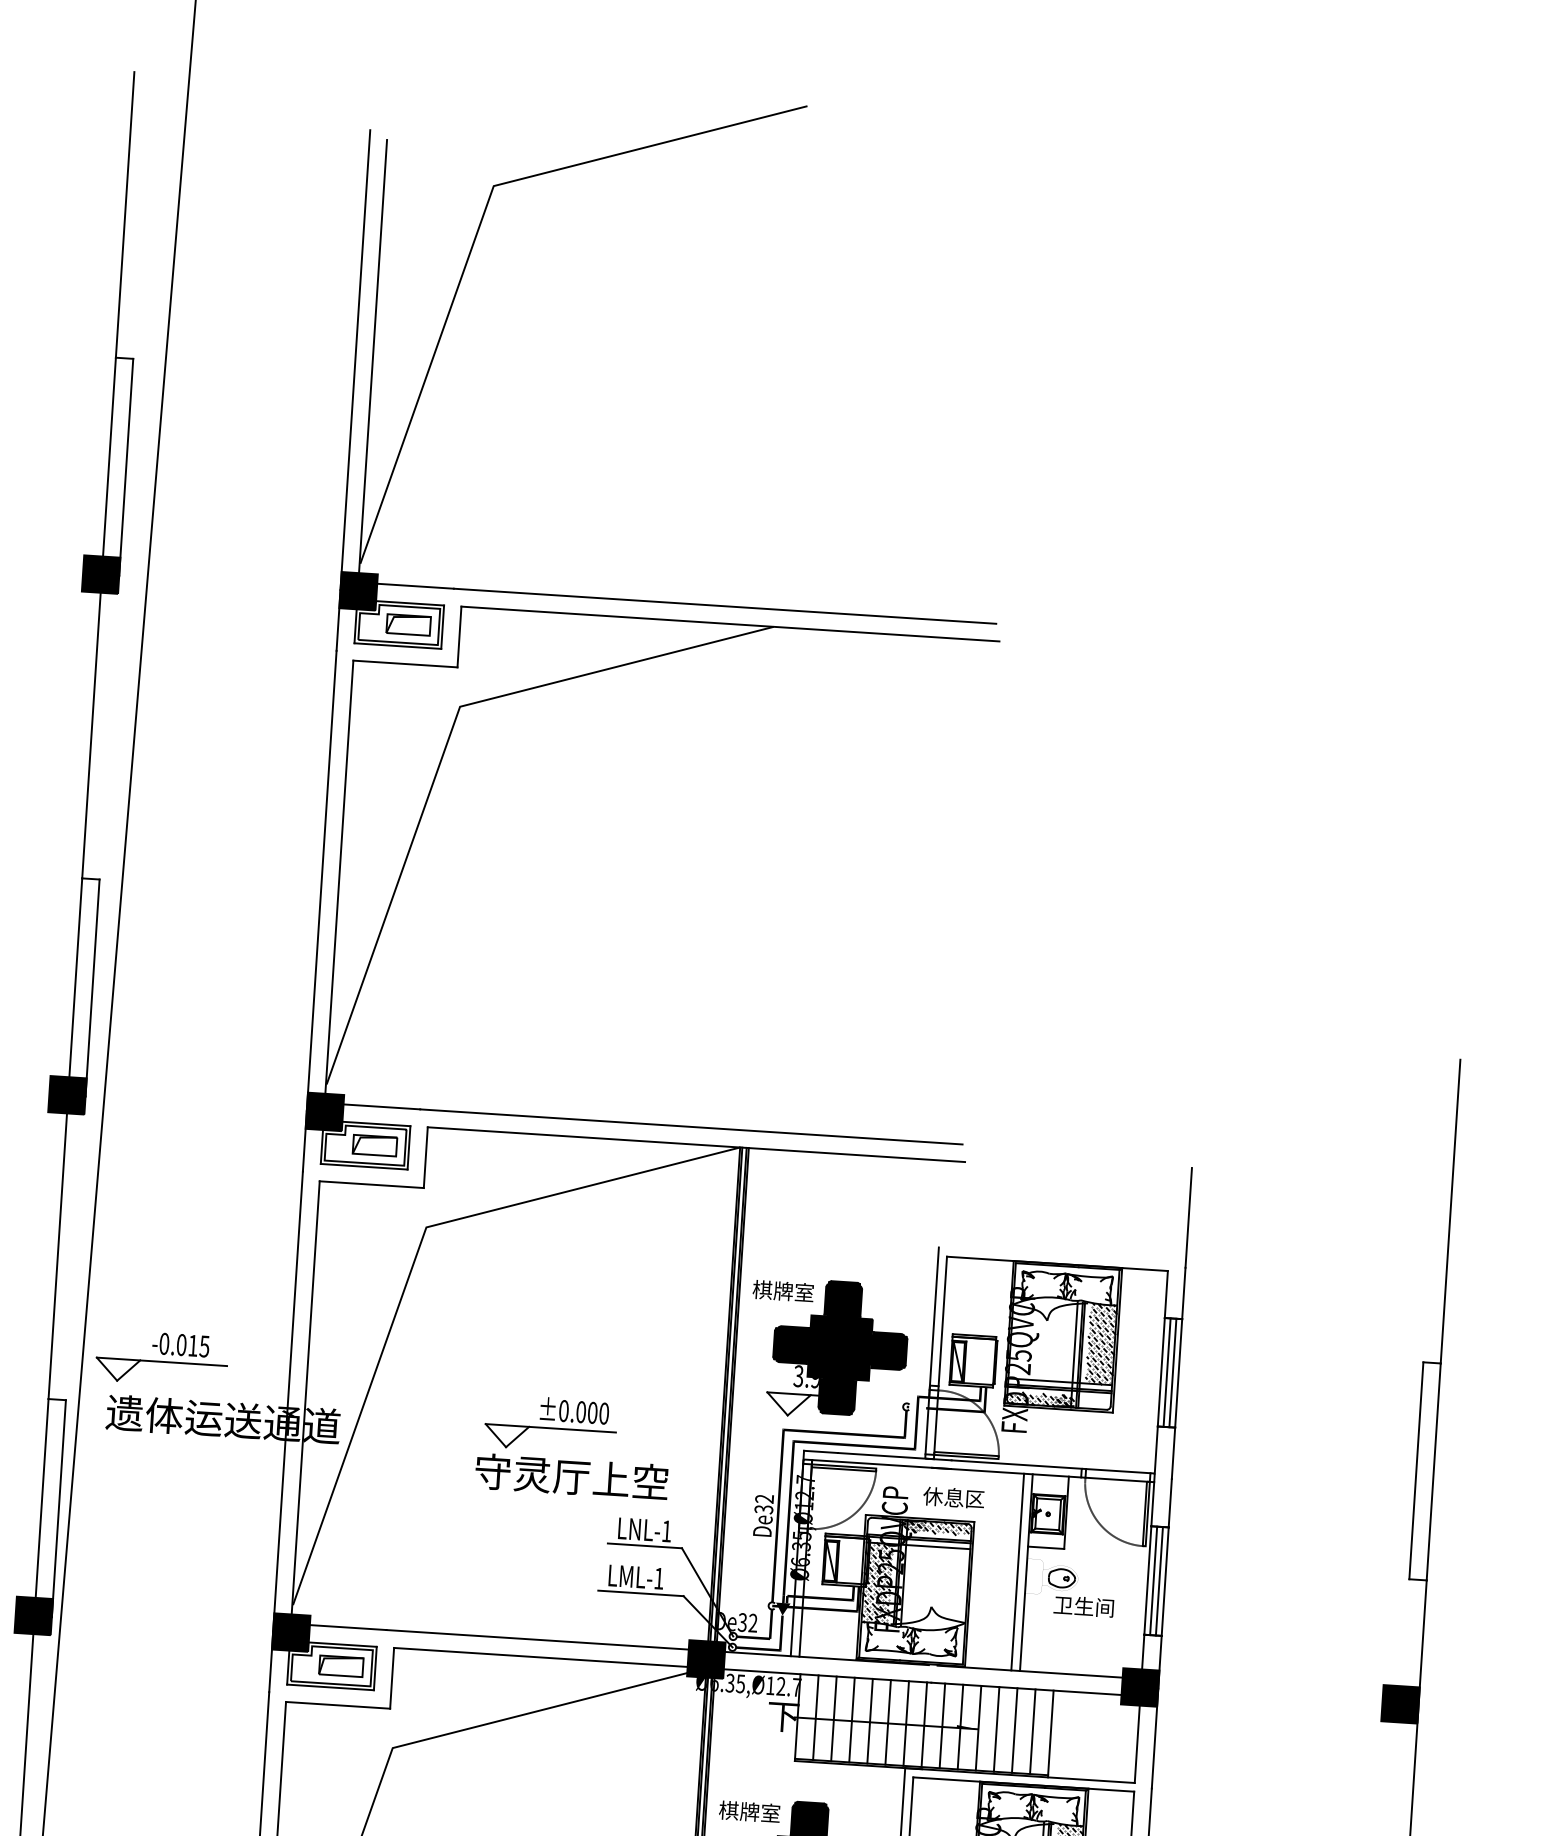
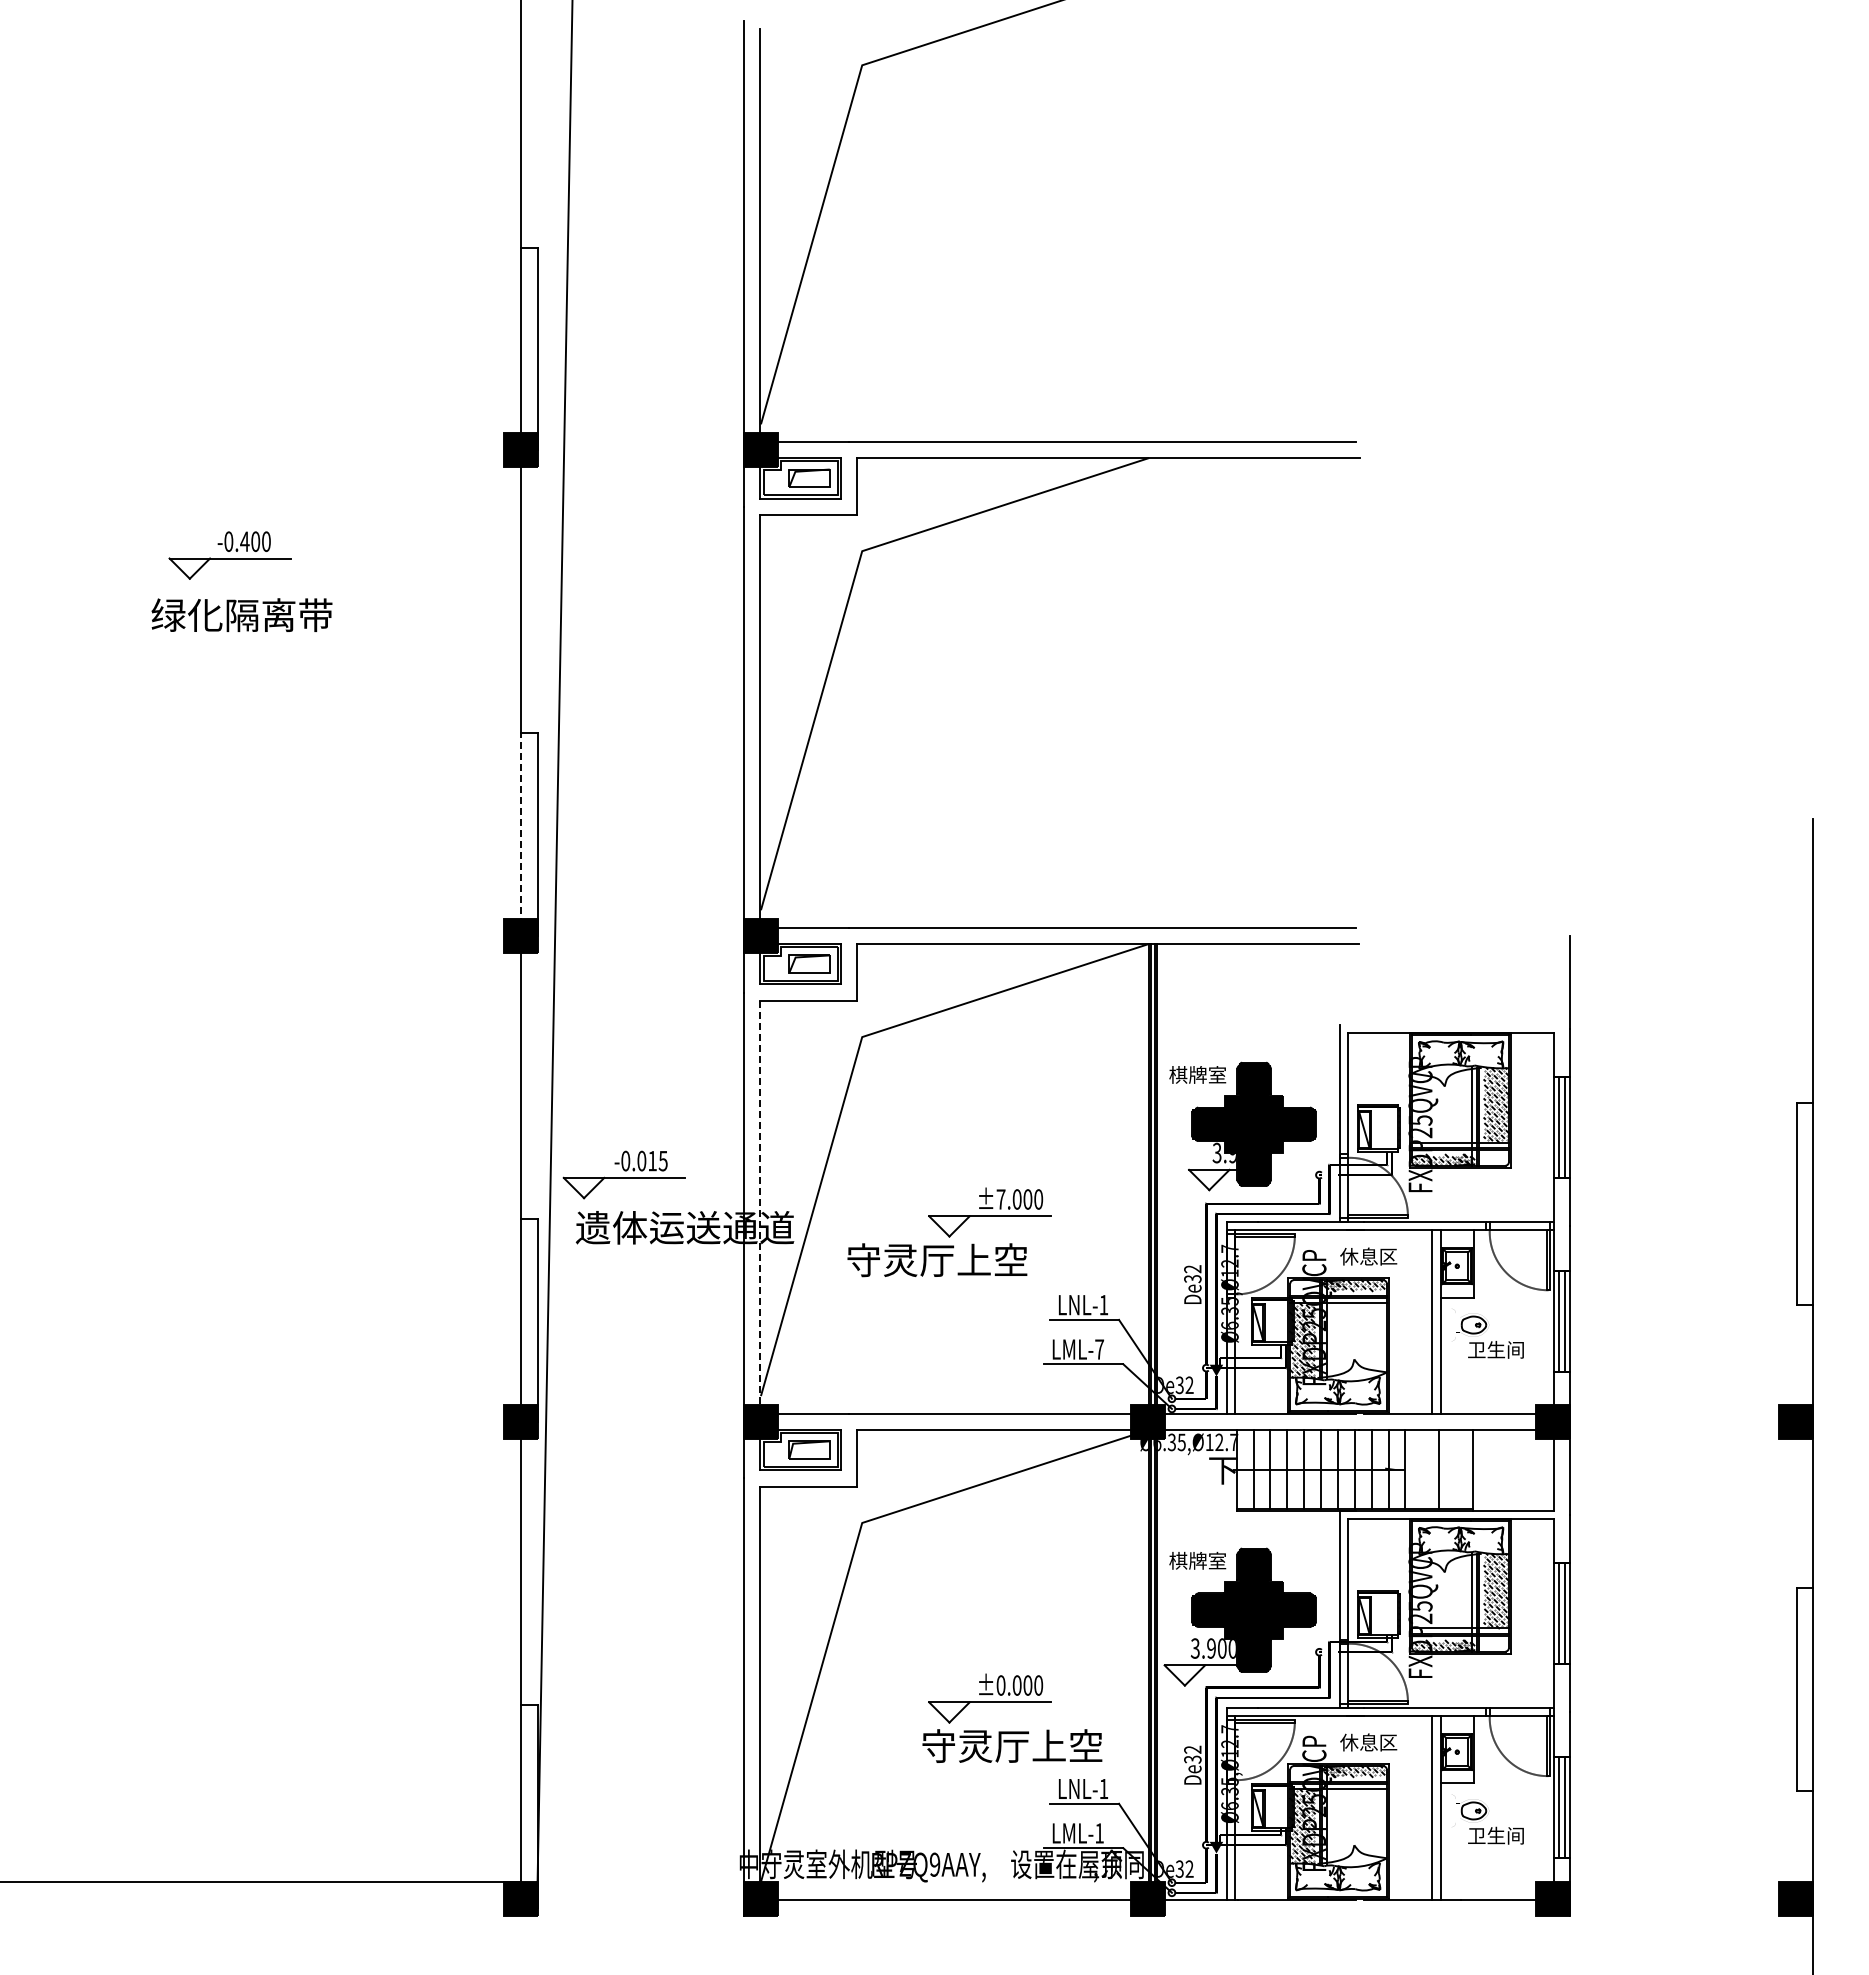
line: (75, 986) -> (521, 834), solid -> dashed
line: (305, 1402) -> (760, 1207), solid -> dashed
text: (563, 1411) -> (1000, 1199), ±0.000 -> ±7.000
text: (571, 1477) -> (937, 1260), moved
text: (659, 1578) -> (1099, 1349), LML-1 -> LML-7
line: (996, 1728) -> (1422, 1468), removed
line: (1033, 1730) -> (1456, 1468), removed

